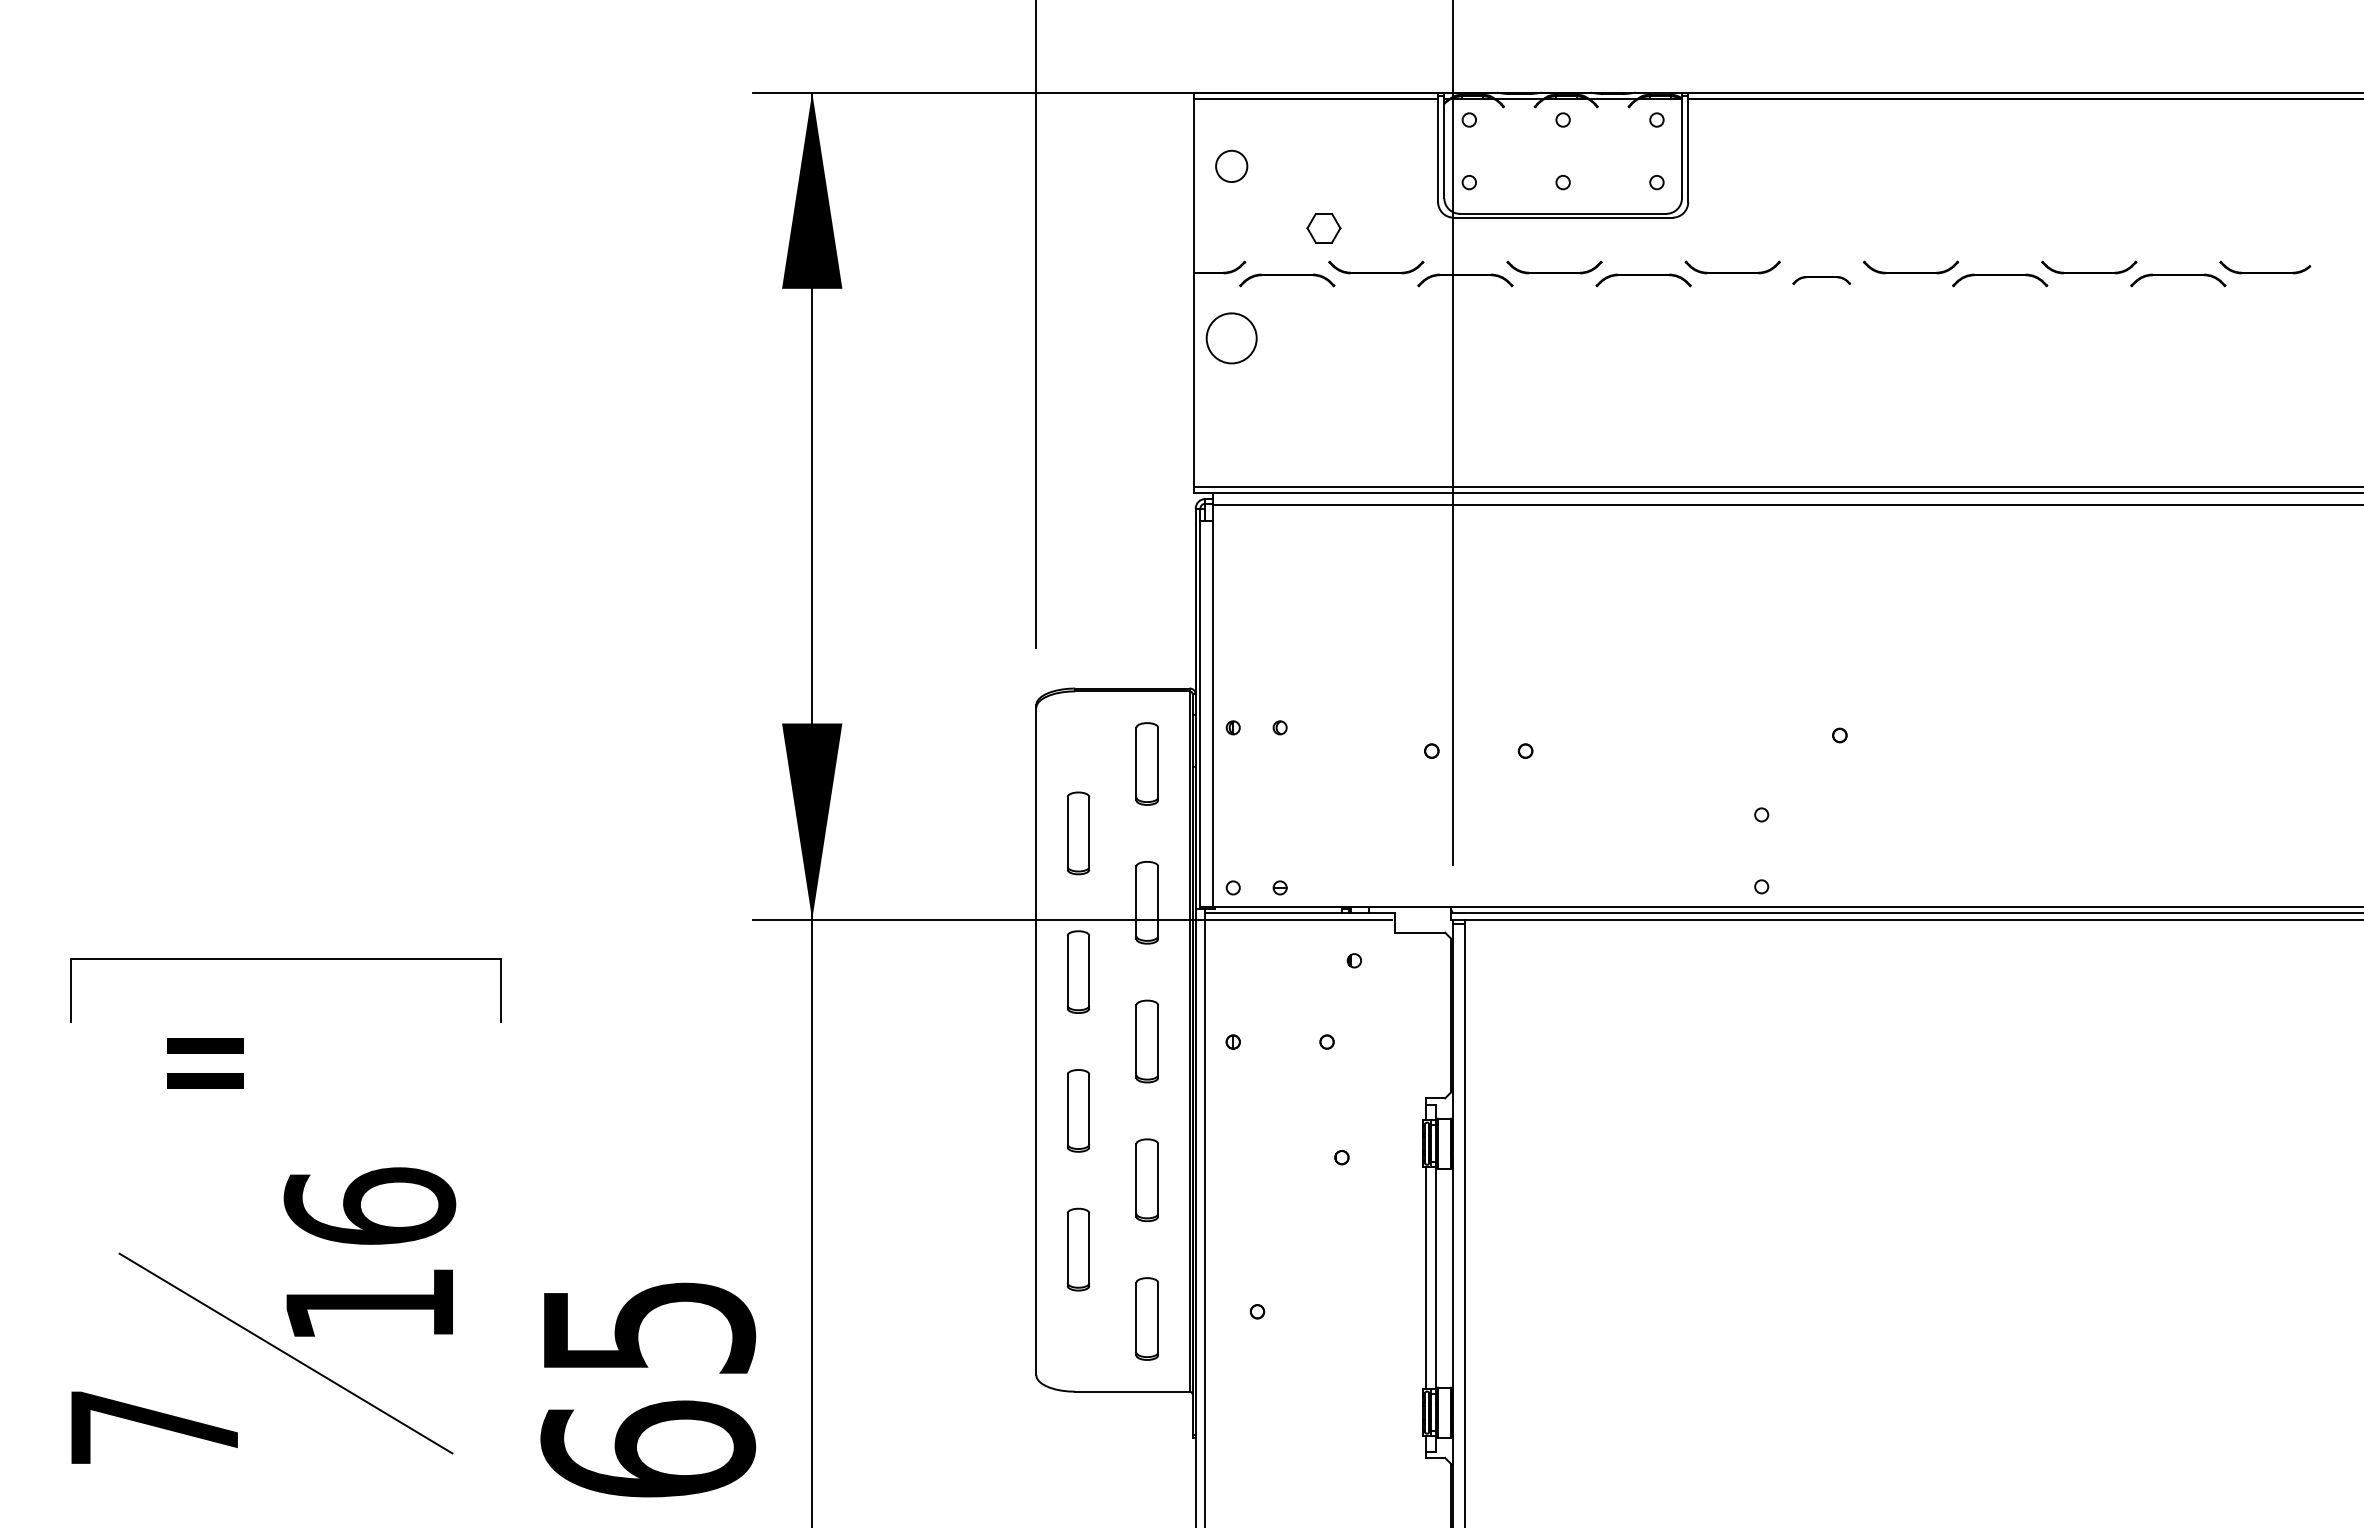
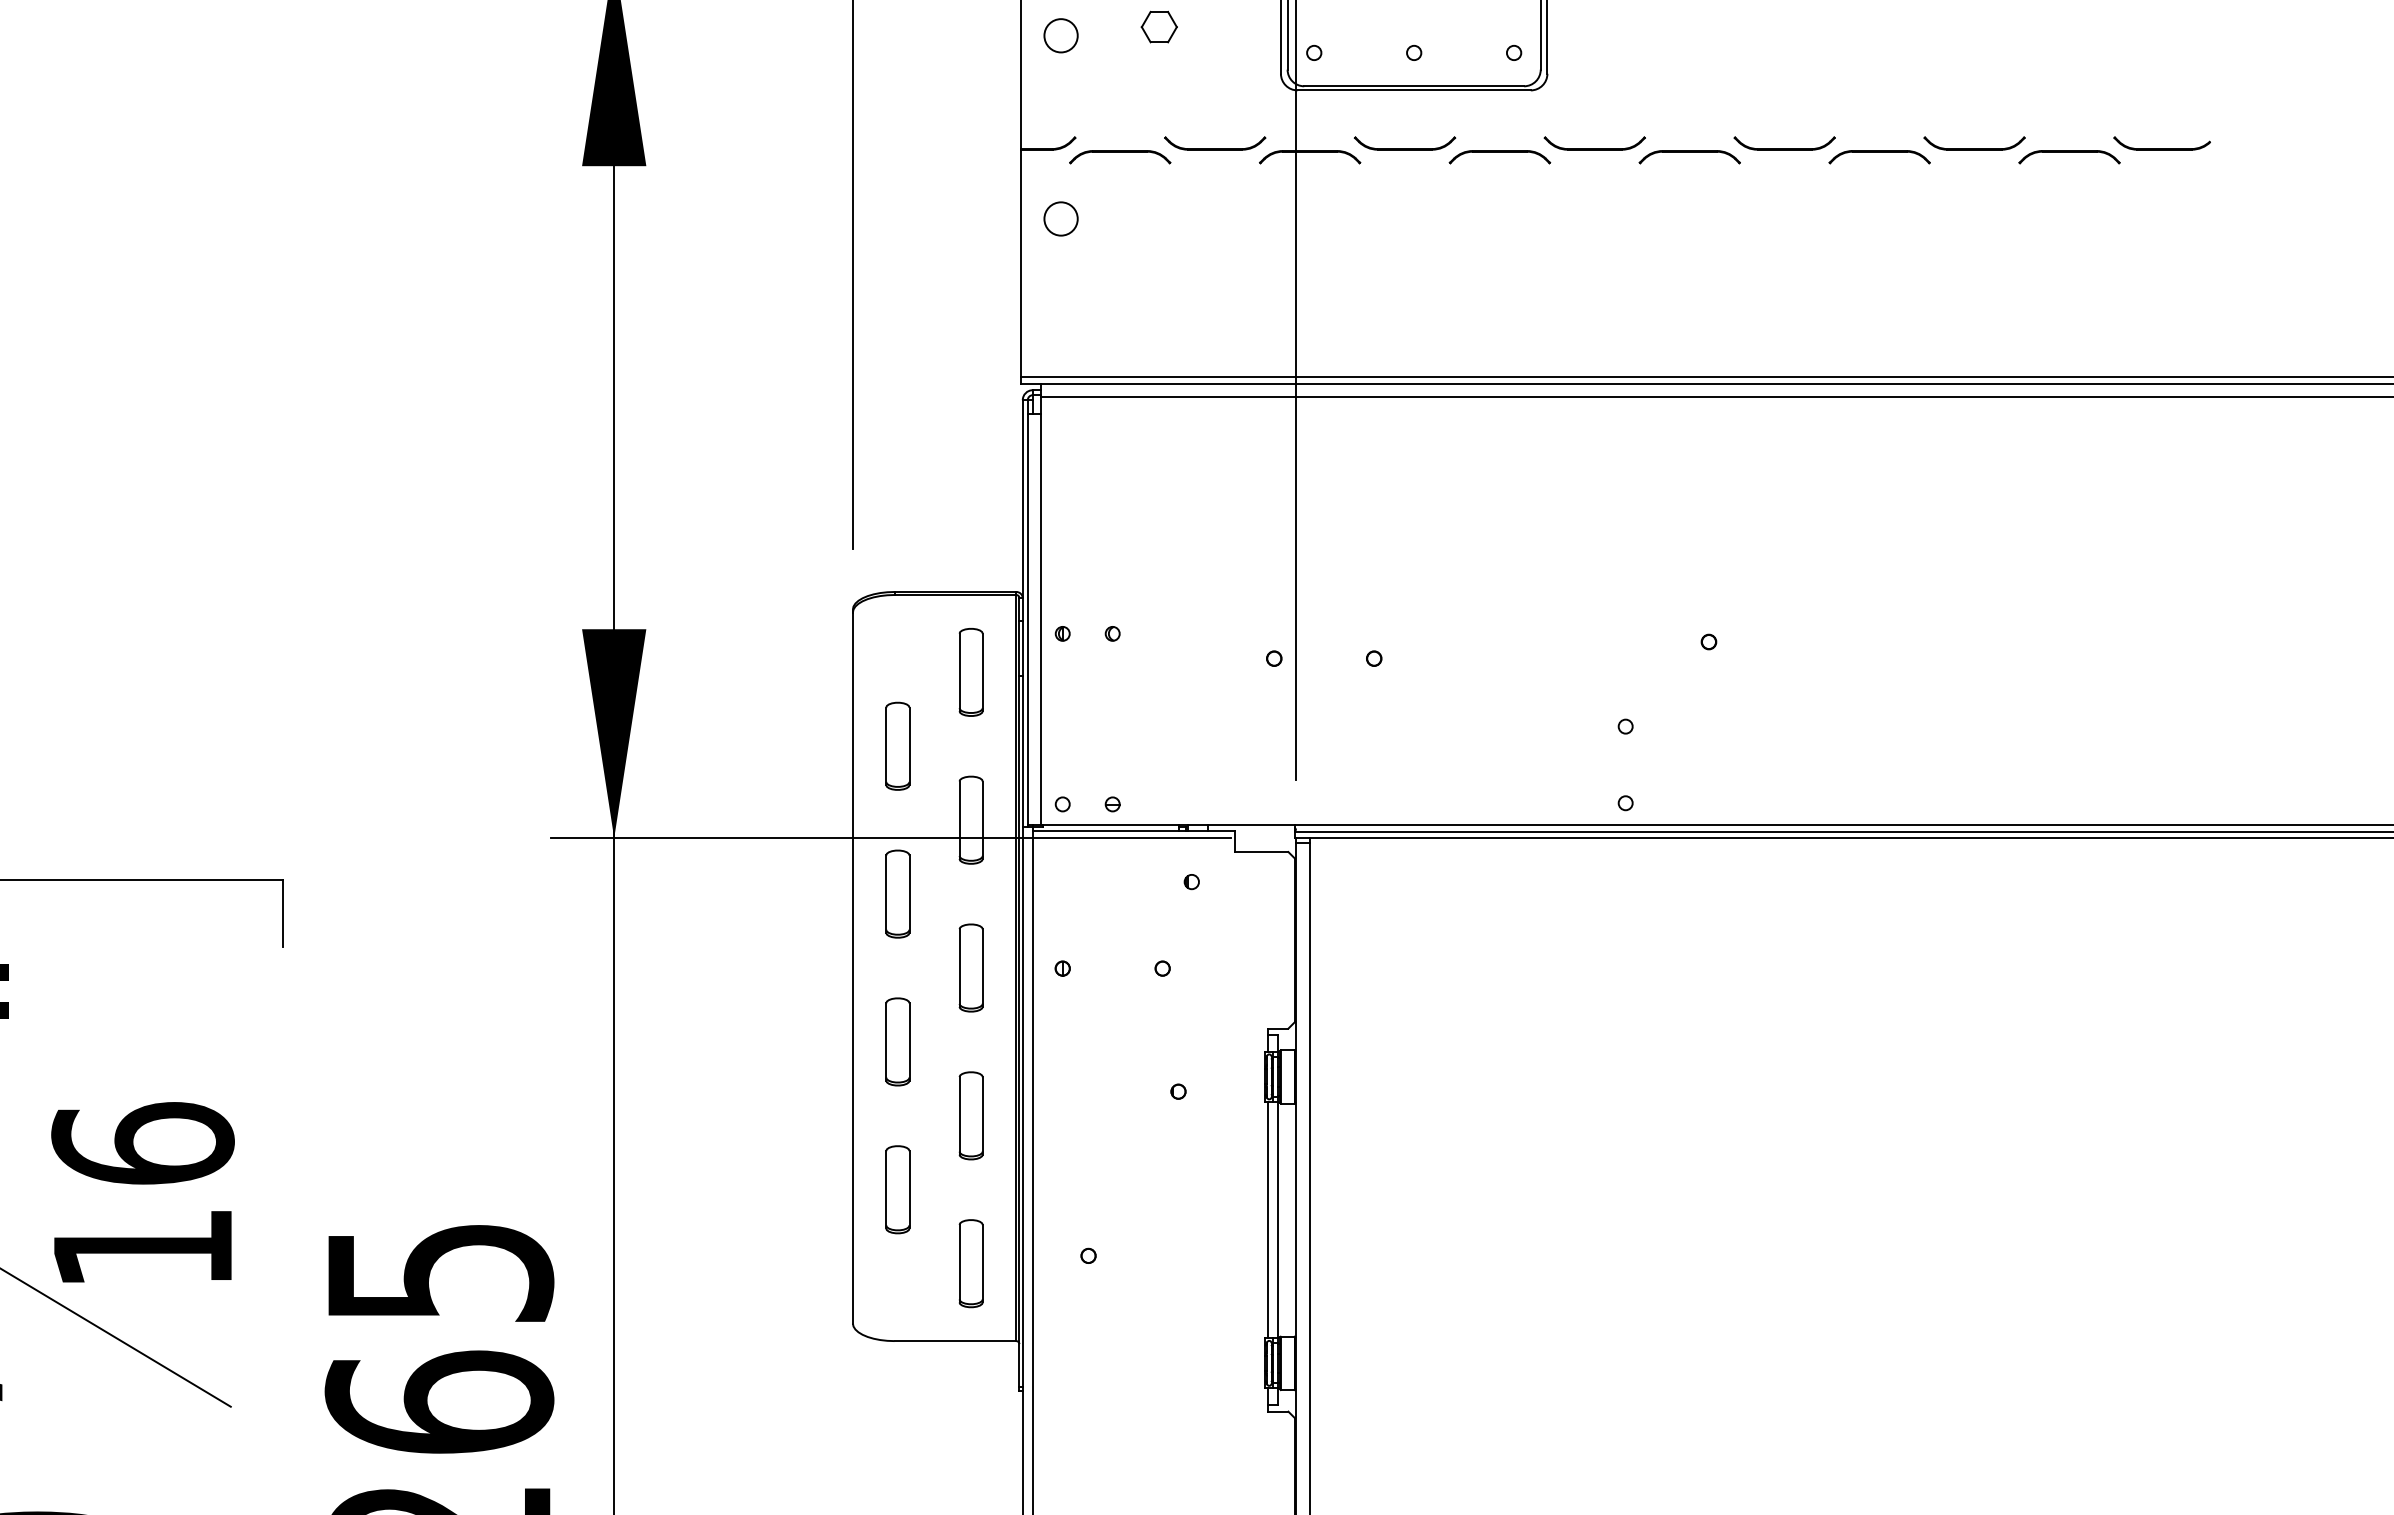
part: (1323, 228) -> (1158, 27), moved
part: (1821, 280) -> (1689, 157), size x1.67
circle: (1231, 338) -> (1060, 219), size x0.62

